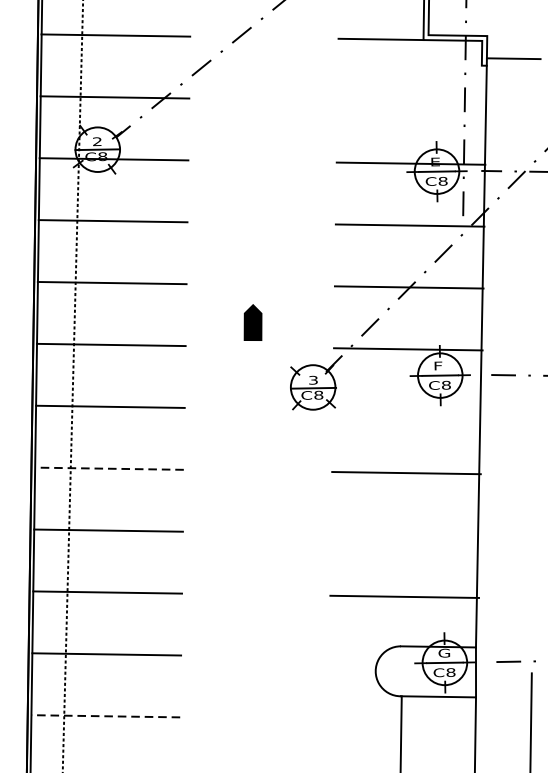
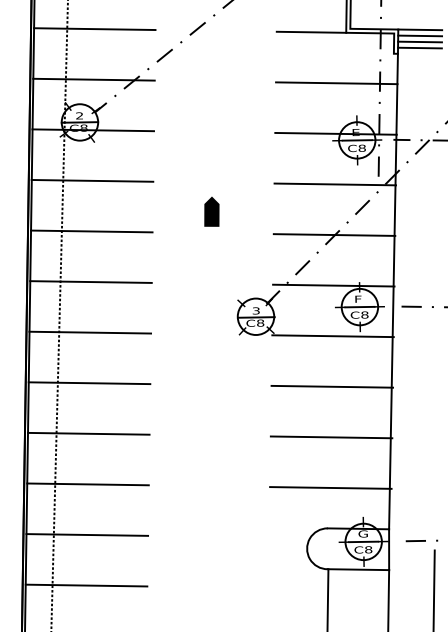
line: (514, 35) -> (420, 29), added
line: (514, 43) -> (420, 35), added
line: (513, 50) -> (419, 41), added
line: (411, 102) -> (336, 83), added
part: (252, 322) -> (211, 211), moved
line: (406, 411) -> (332, 336), added
line: (109, 469) -> (89, 383), dashed -> solid
line: (405, 535) -> (331, 437), added
line: (105, 716) -> (86, 585), dashed -> solid

